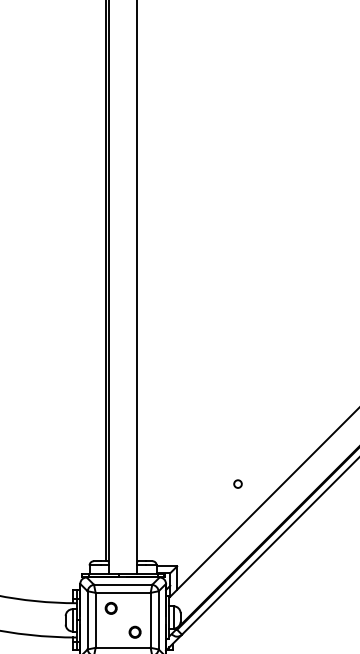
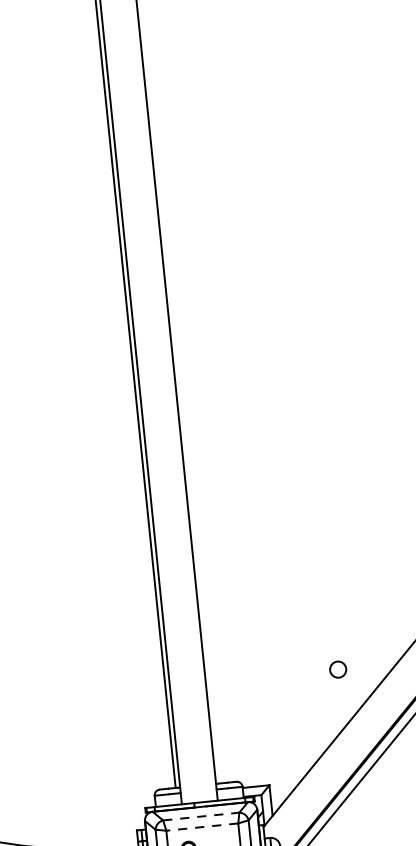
circle: (237, 483) -> (337, 668), size x1.6
line: (123, 584) -> (201, 816), solid -> dashed
line: (123, 592) -> (202, 826), solid -> dashed

